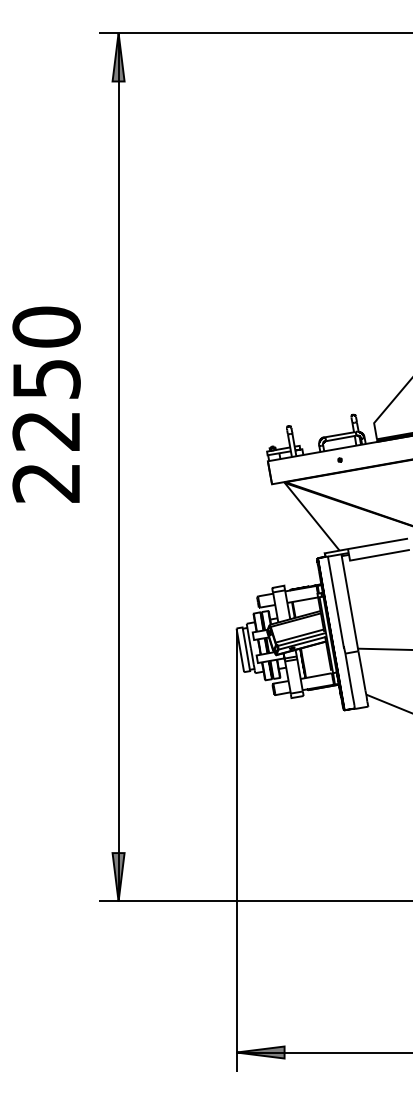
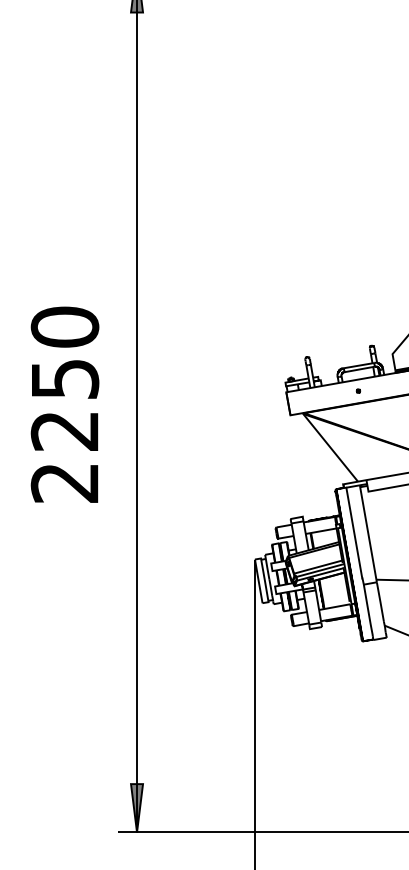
text: (46, 404) -> (64, 404), moved

